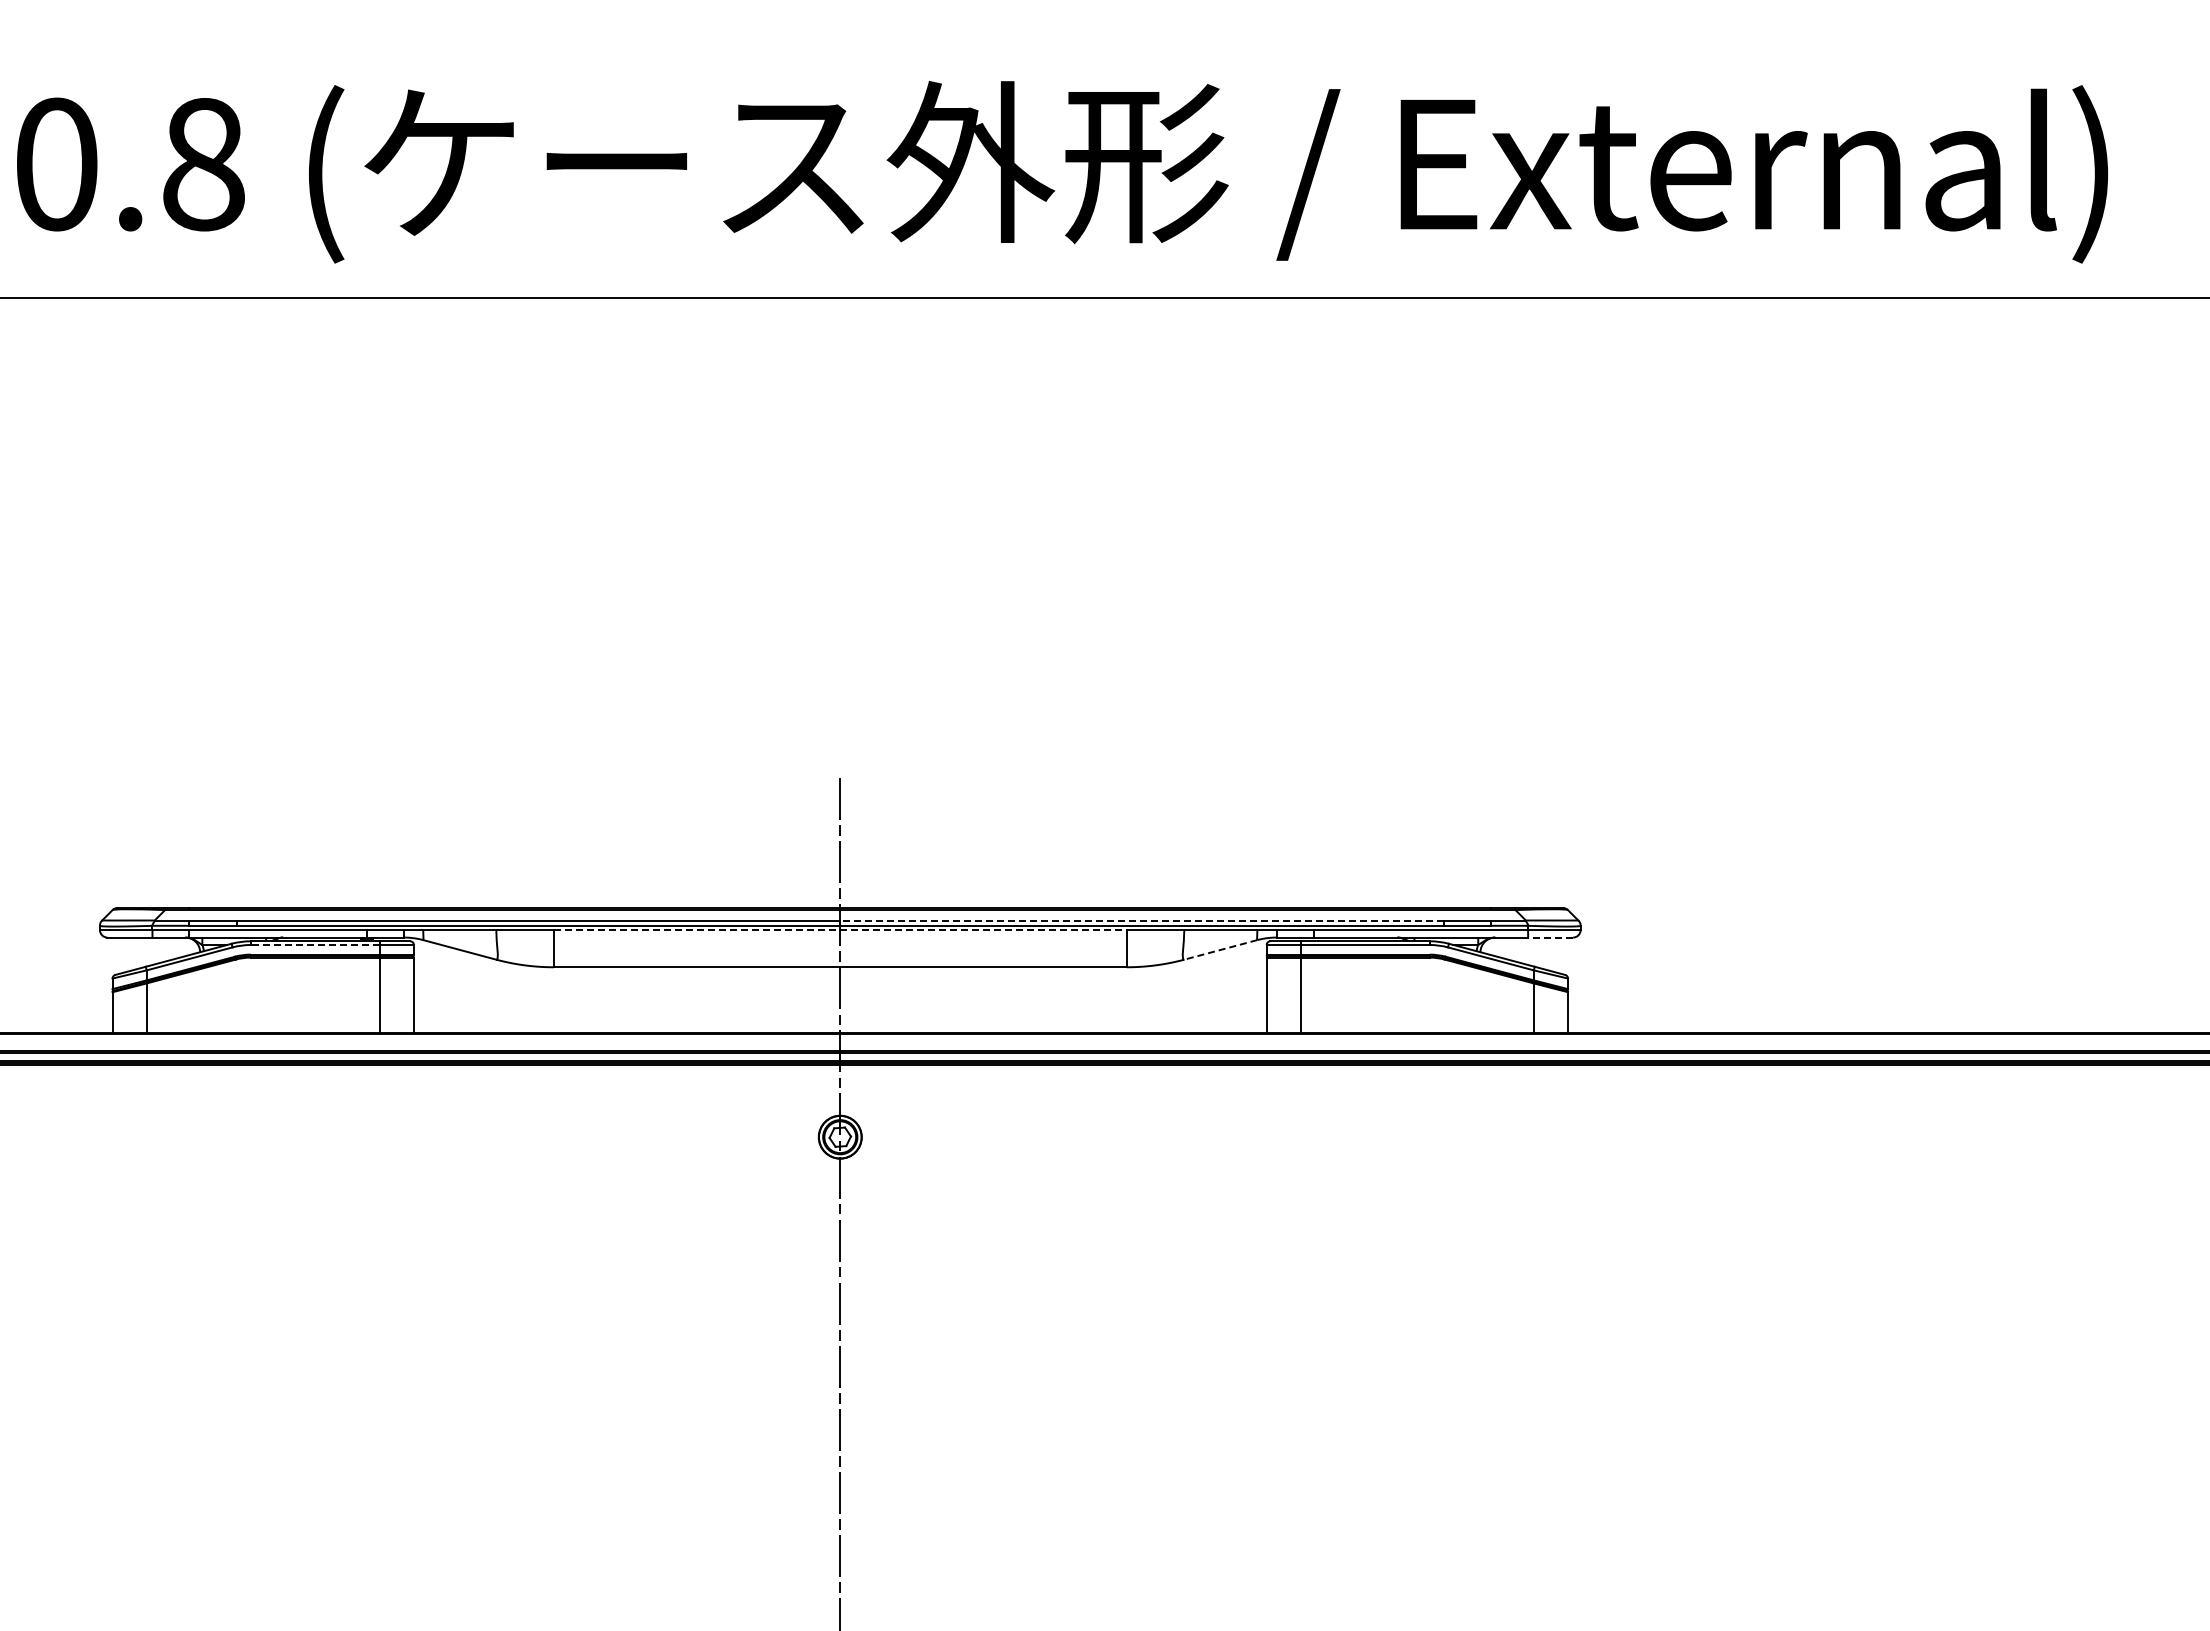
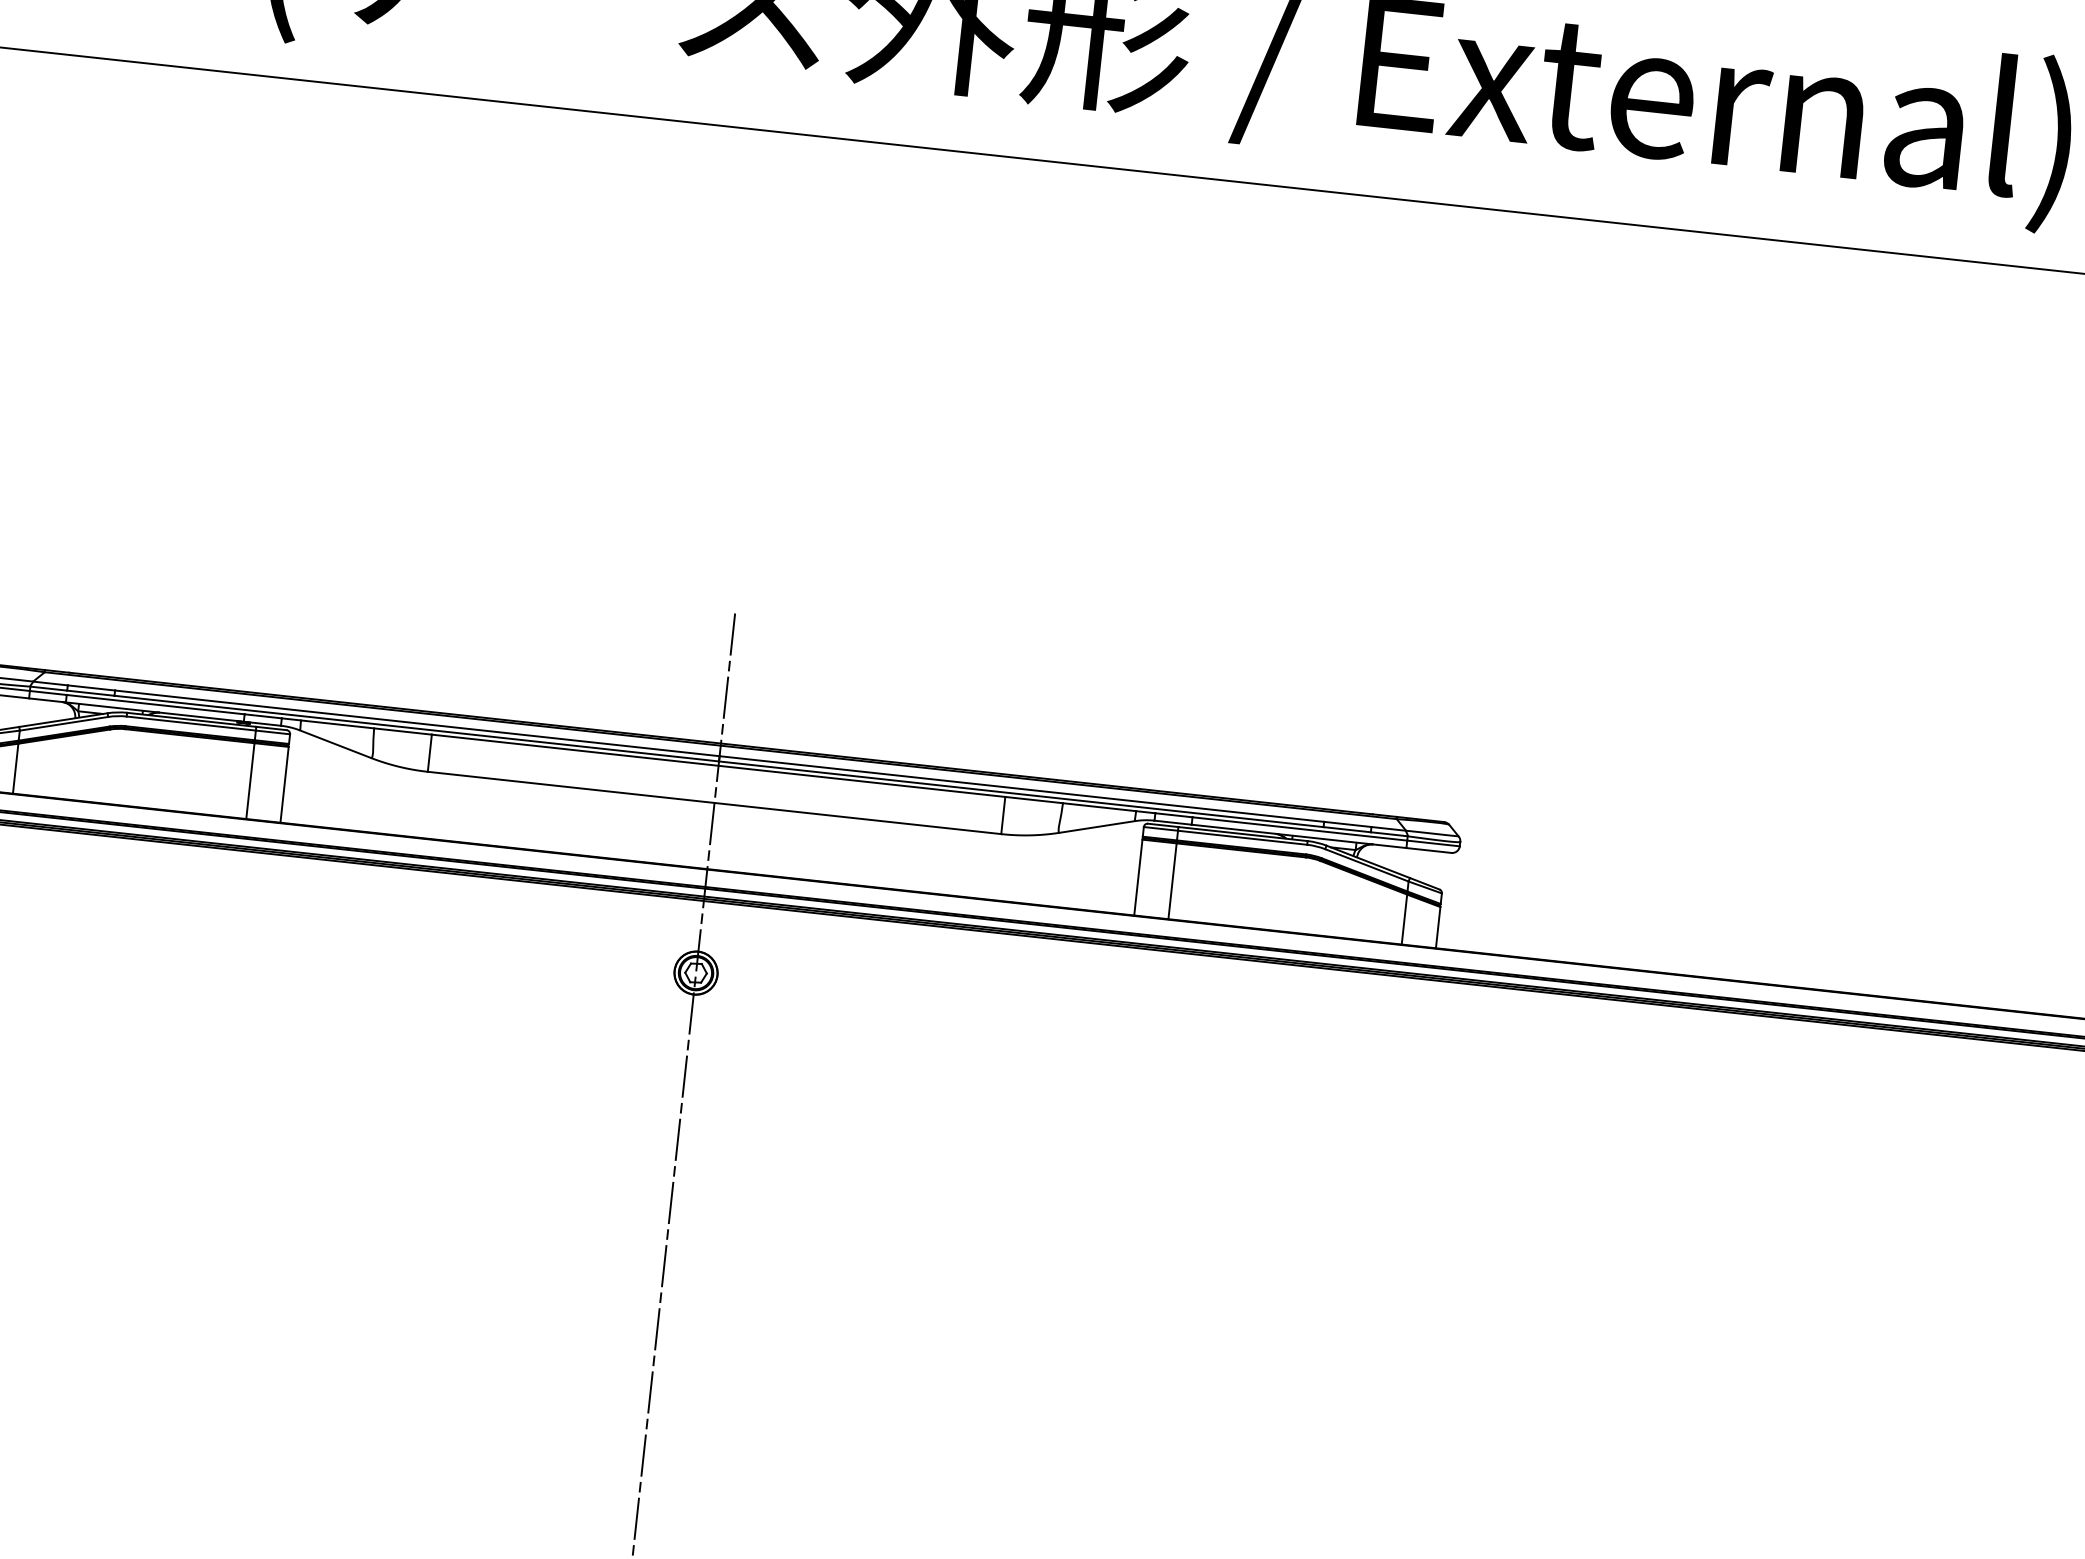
line: (1142, 920) -> (1022, 789), dashed -> solid
line: (840, 930) -> (718, 766), dashed -> solid
line: (1550, 937) -> (1428, 850), dashed -> solid
line: (315, 945) -> (191, 724), dashed -> solid
line: (1220, 949) -> (1097, 826), dashed -> solid

